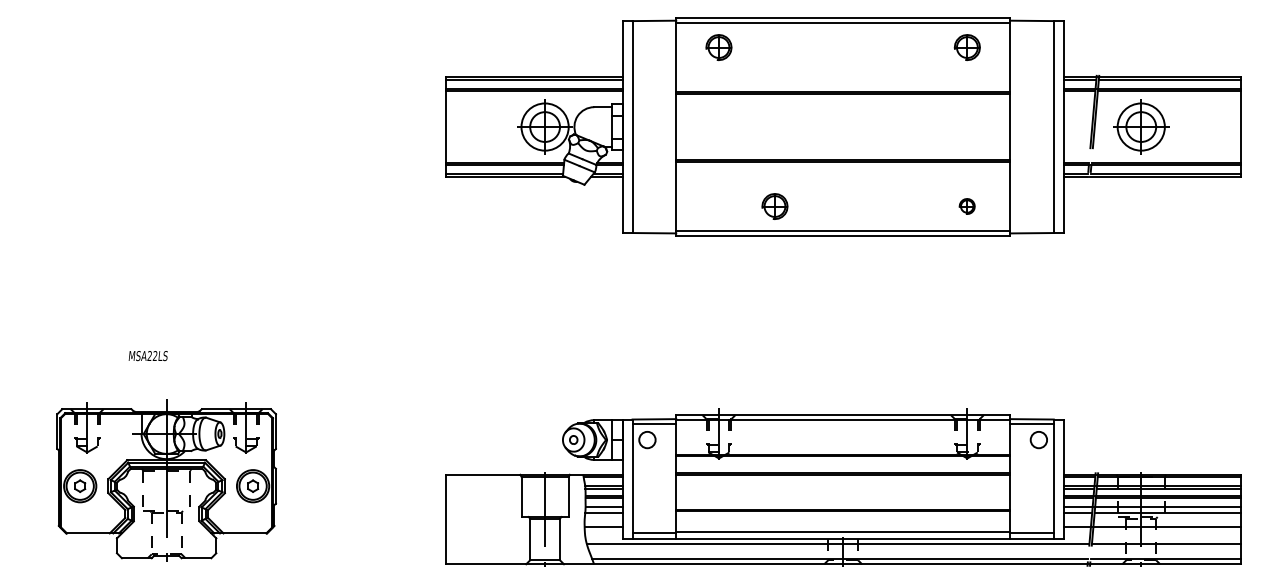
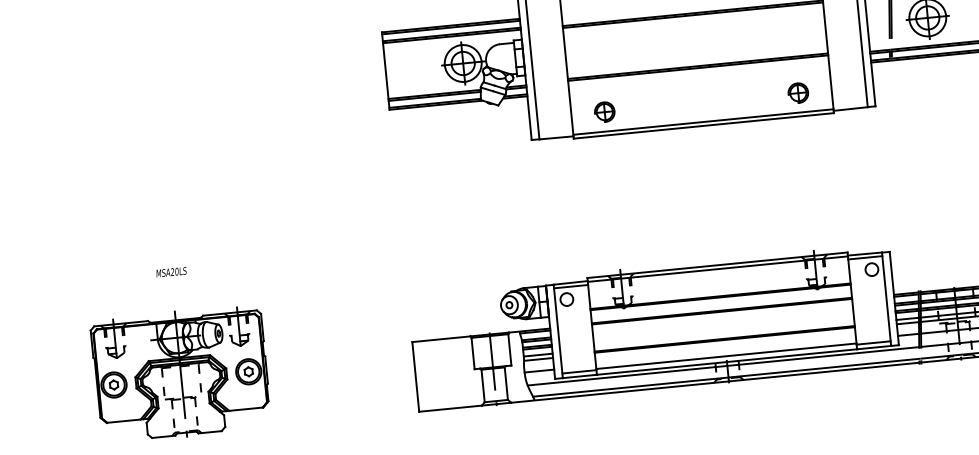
part: (774, 206) -> (604, 112), moved
part: (966, 206) -> (797, 93), size x1.67
text: (154, 356) -> (176, 272), MSA22LS -> MSA20LS
part: (166, 480) -> (180, 373), moved

